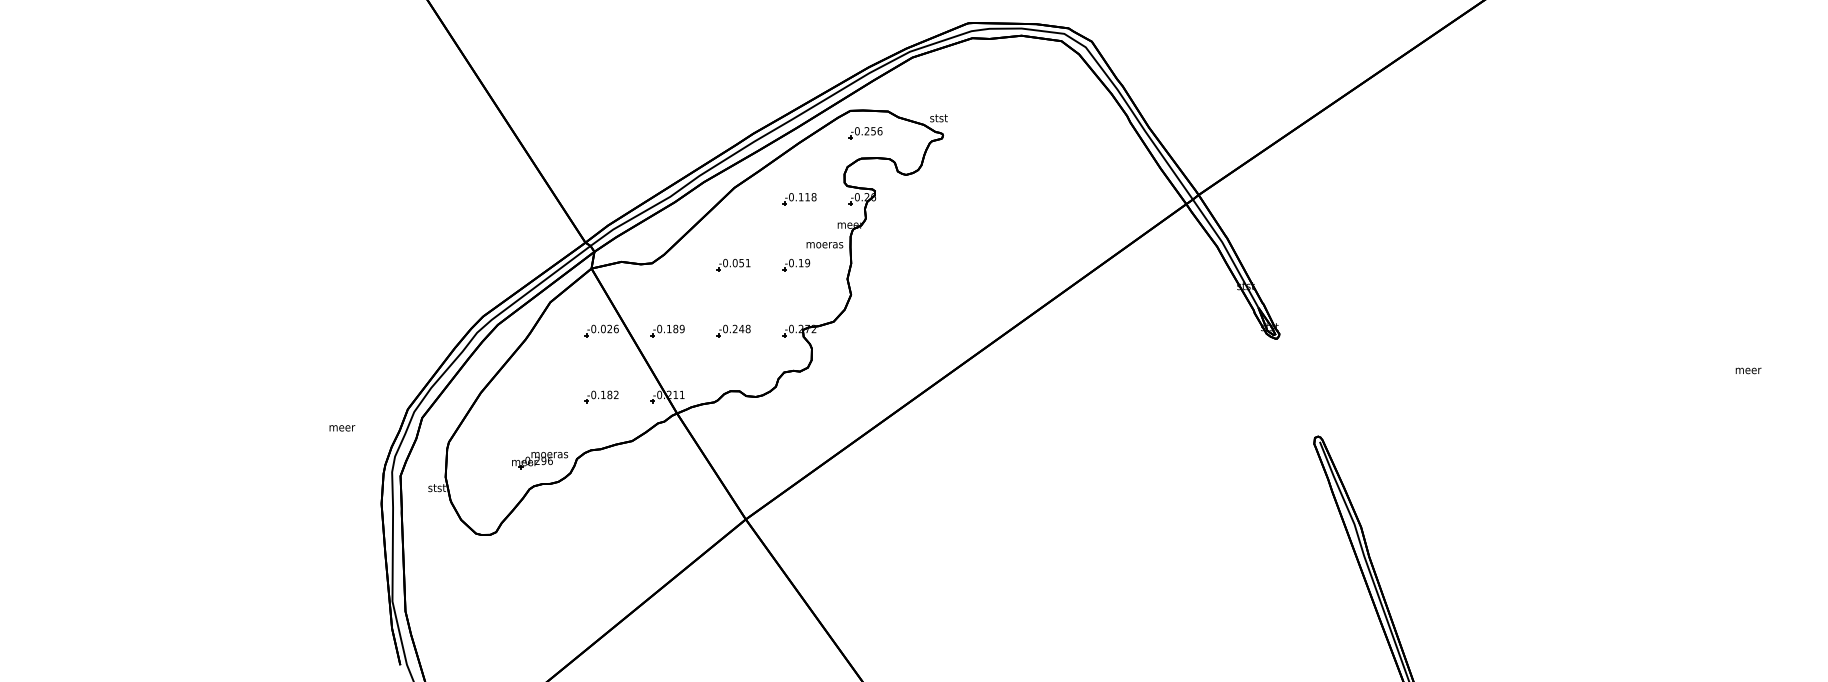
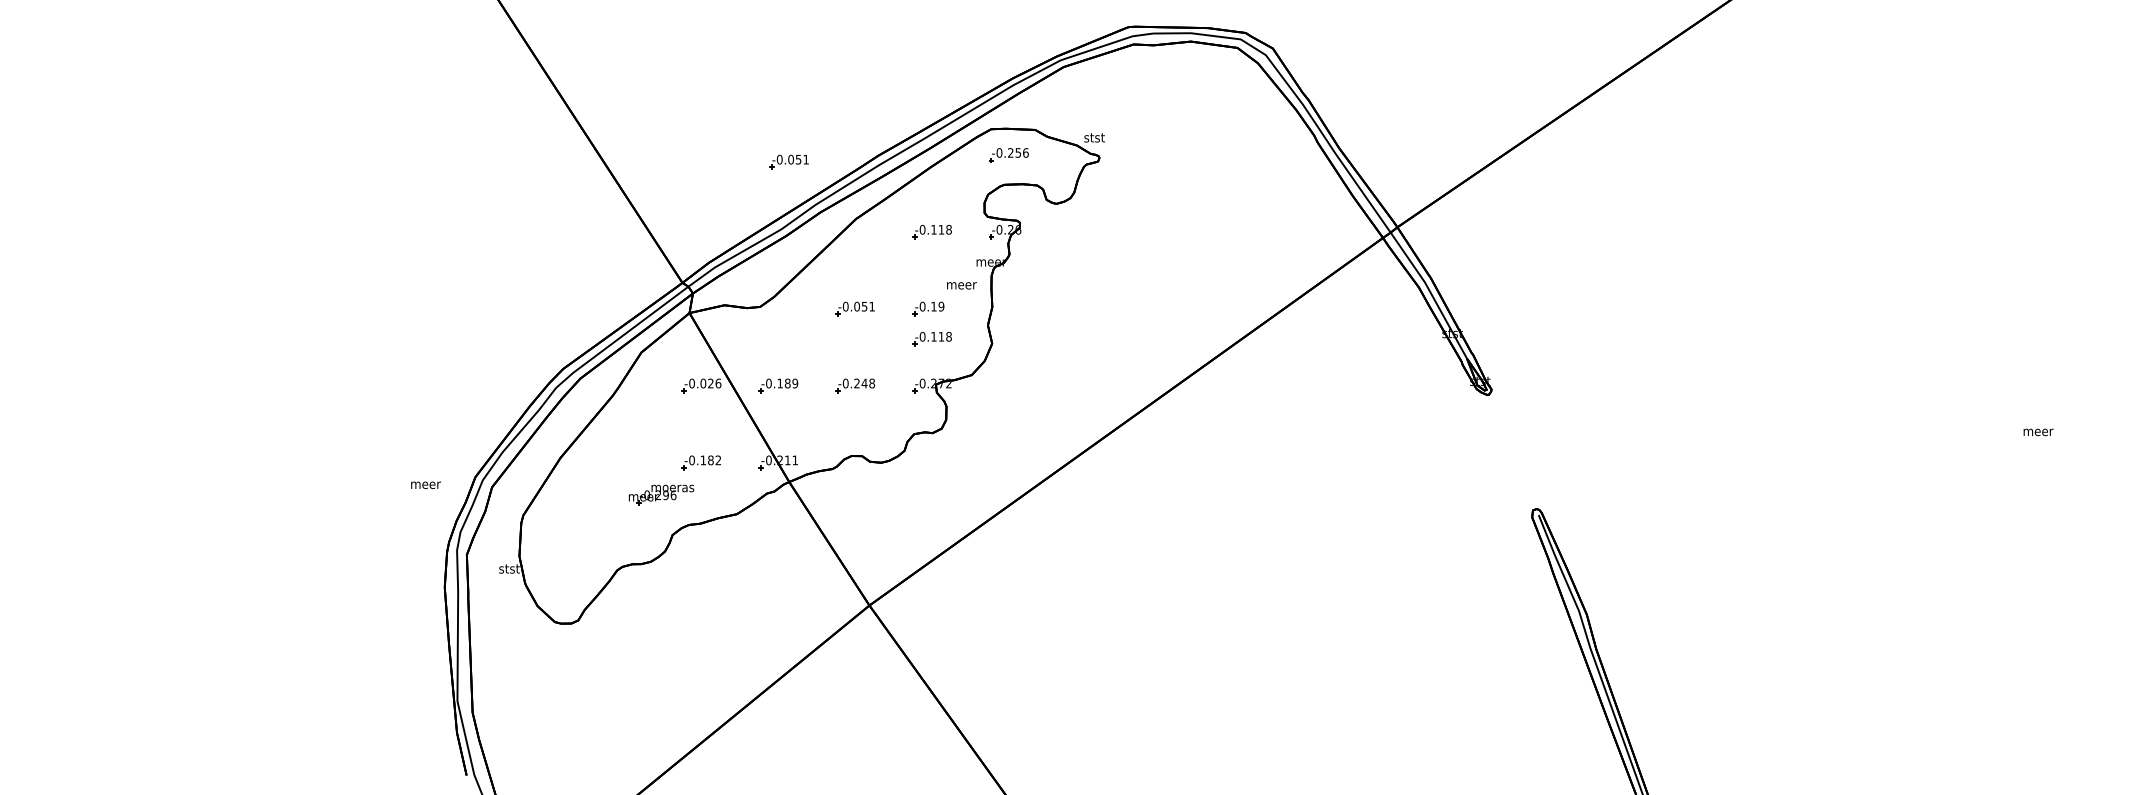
part: (676, 138) -> (788, 161), added
text: (824, 244) -> (961, 285), moeras -> meer
part: (799, 291) -> (931, 339), added
text: (341, 427) -> (425, 484), moved
part: (540, 460) -> (661, 494), moved

